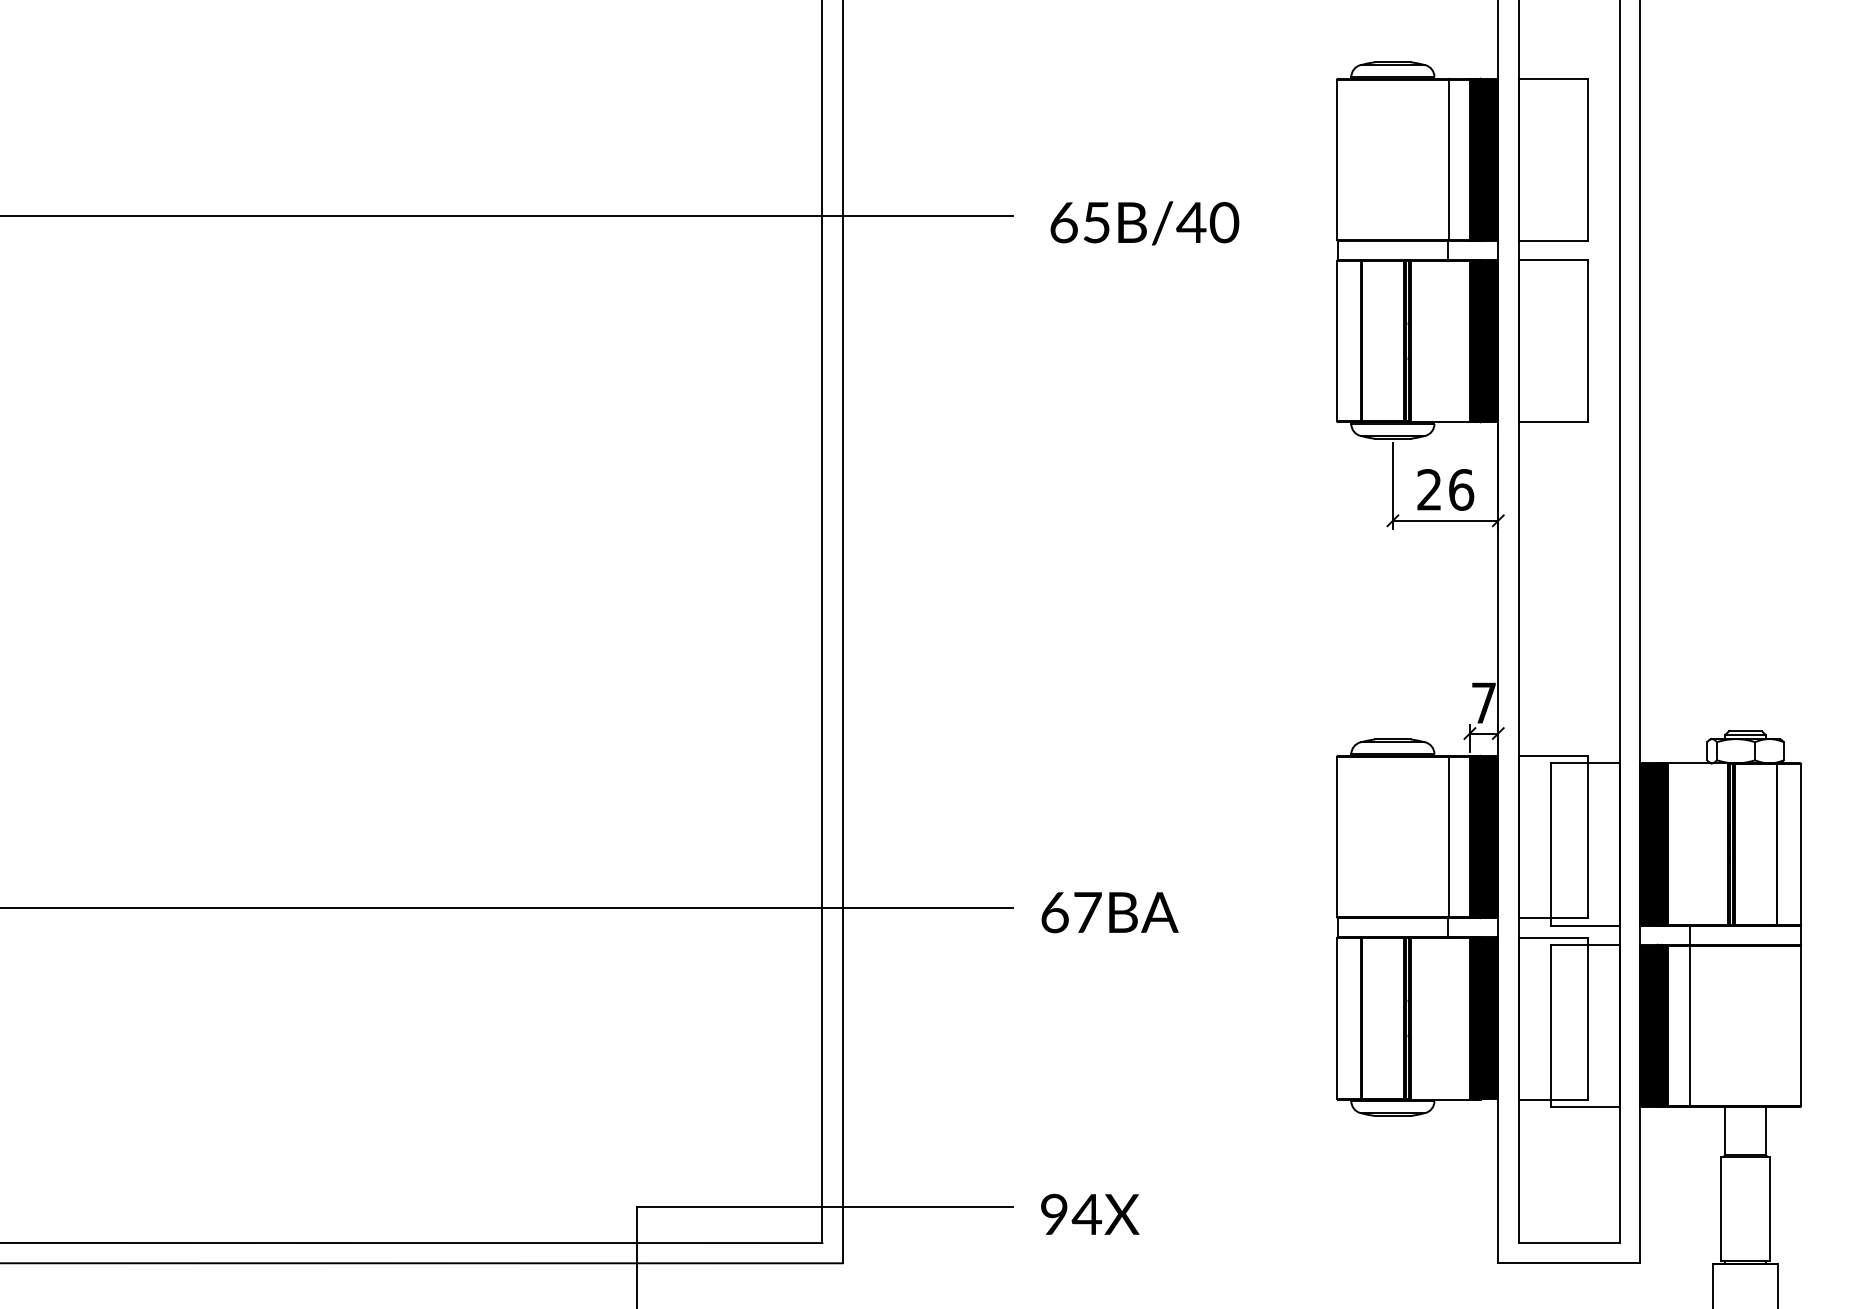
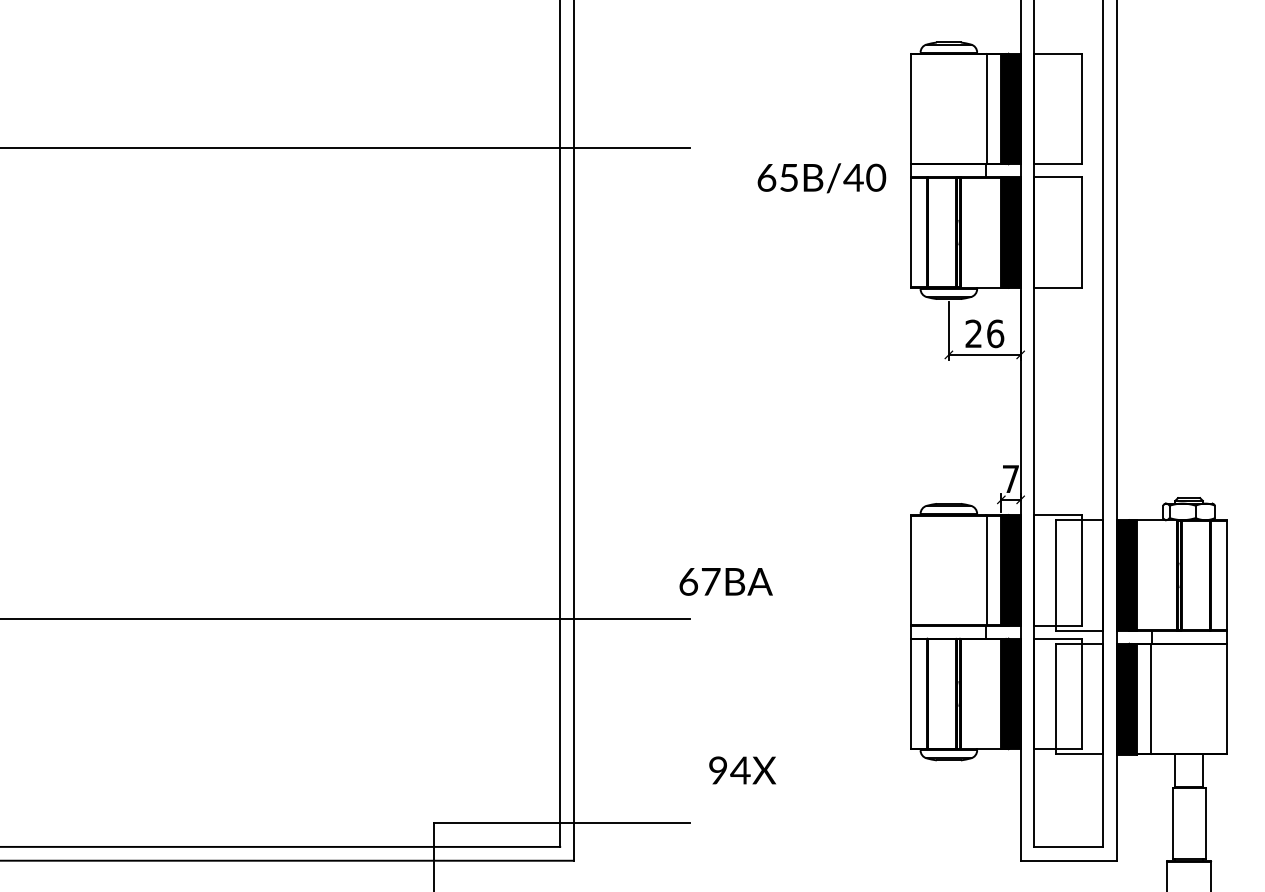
text: (1144, 223) -> (821, 178), moved
text: (1109, 912) -> (725, 581), moved
text: (1089, 1214) -> (742, 770), moved

